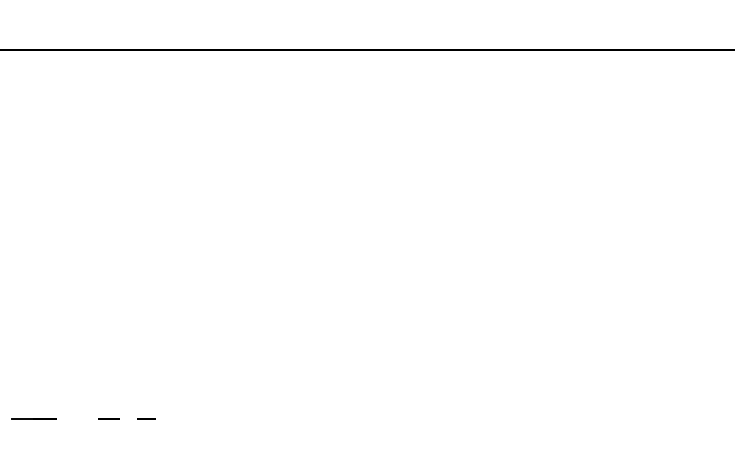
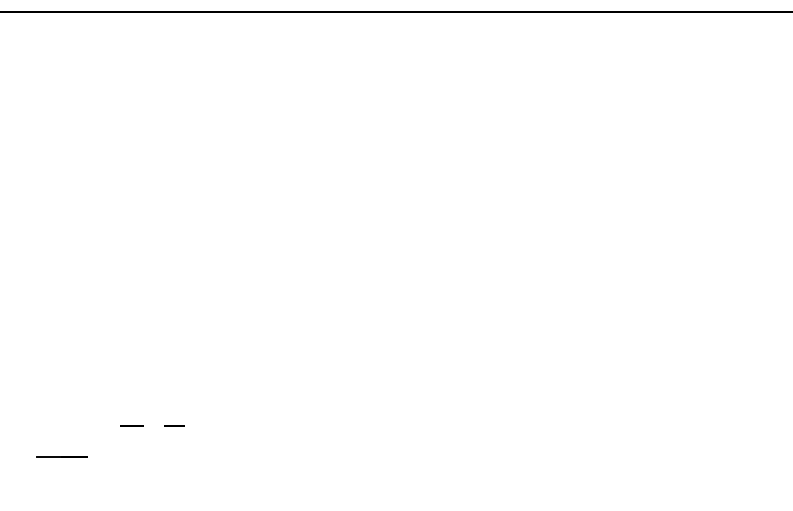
line: (33, 418) -> (61, 457), moved

